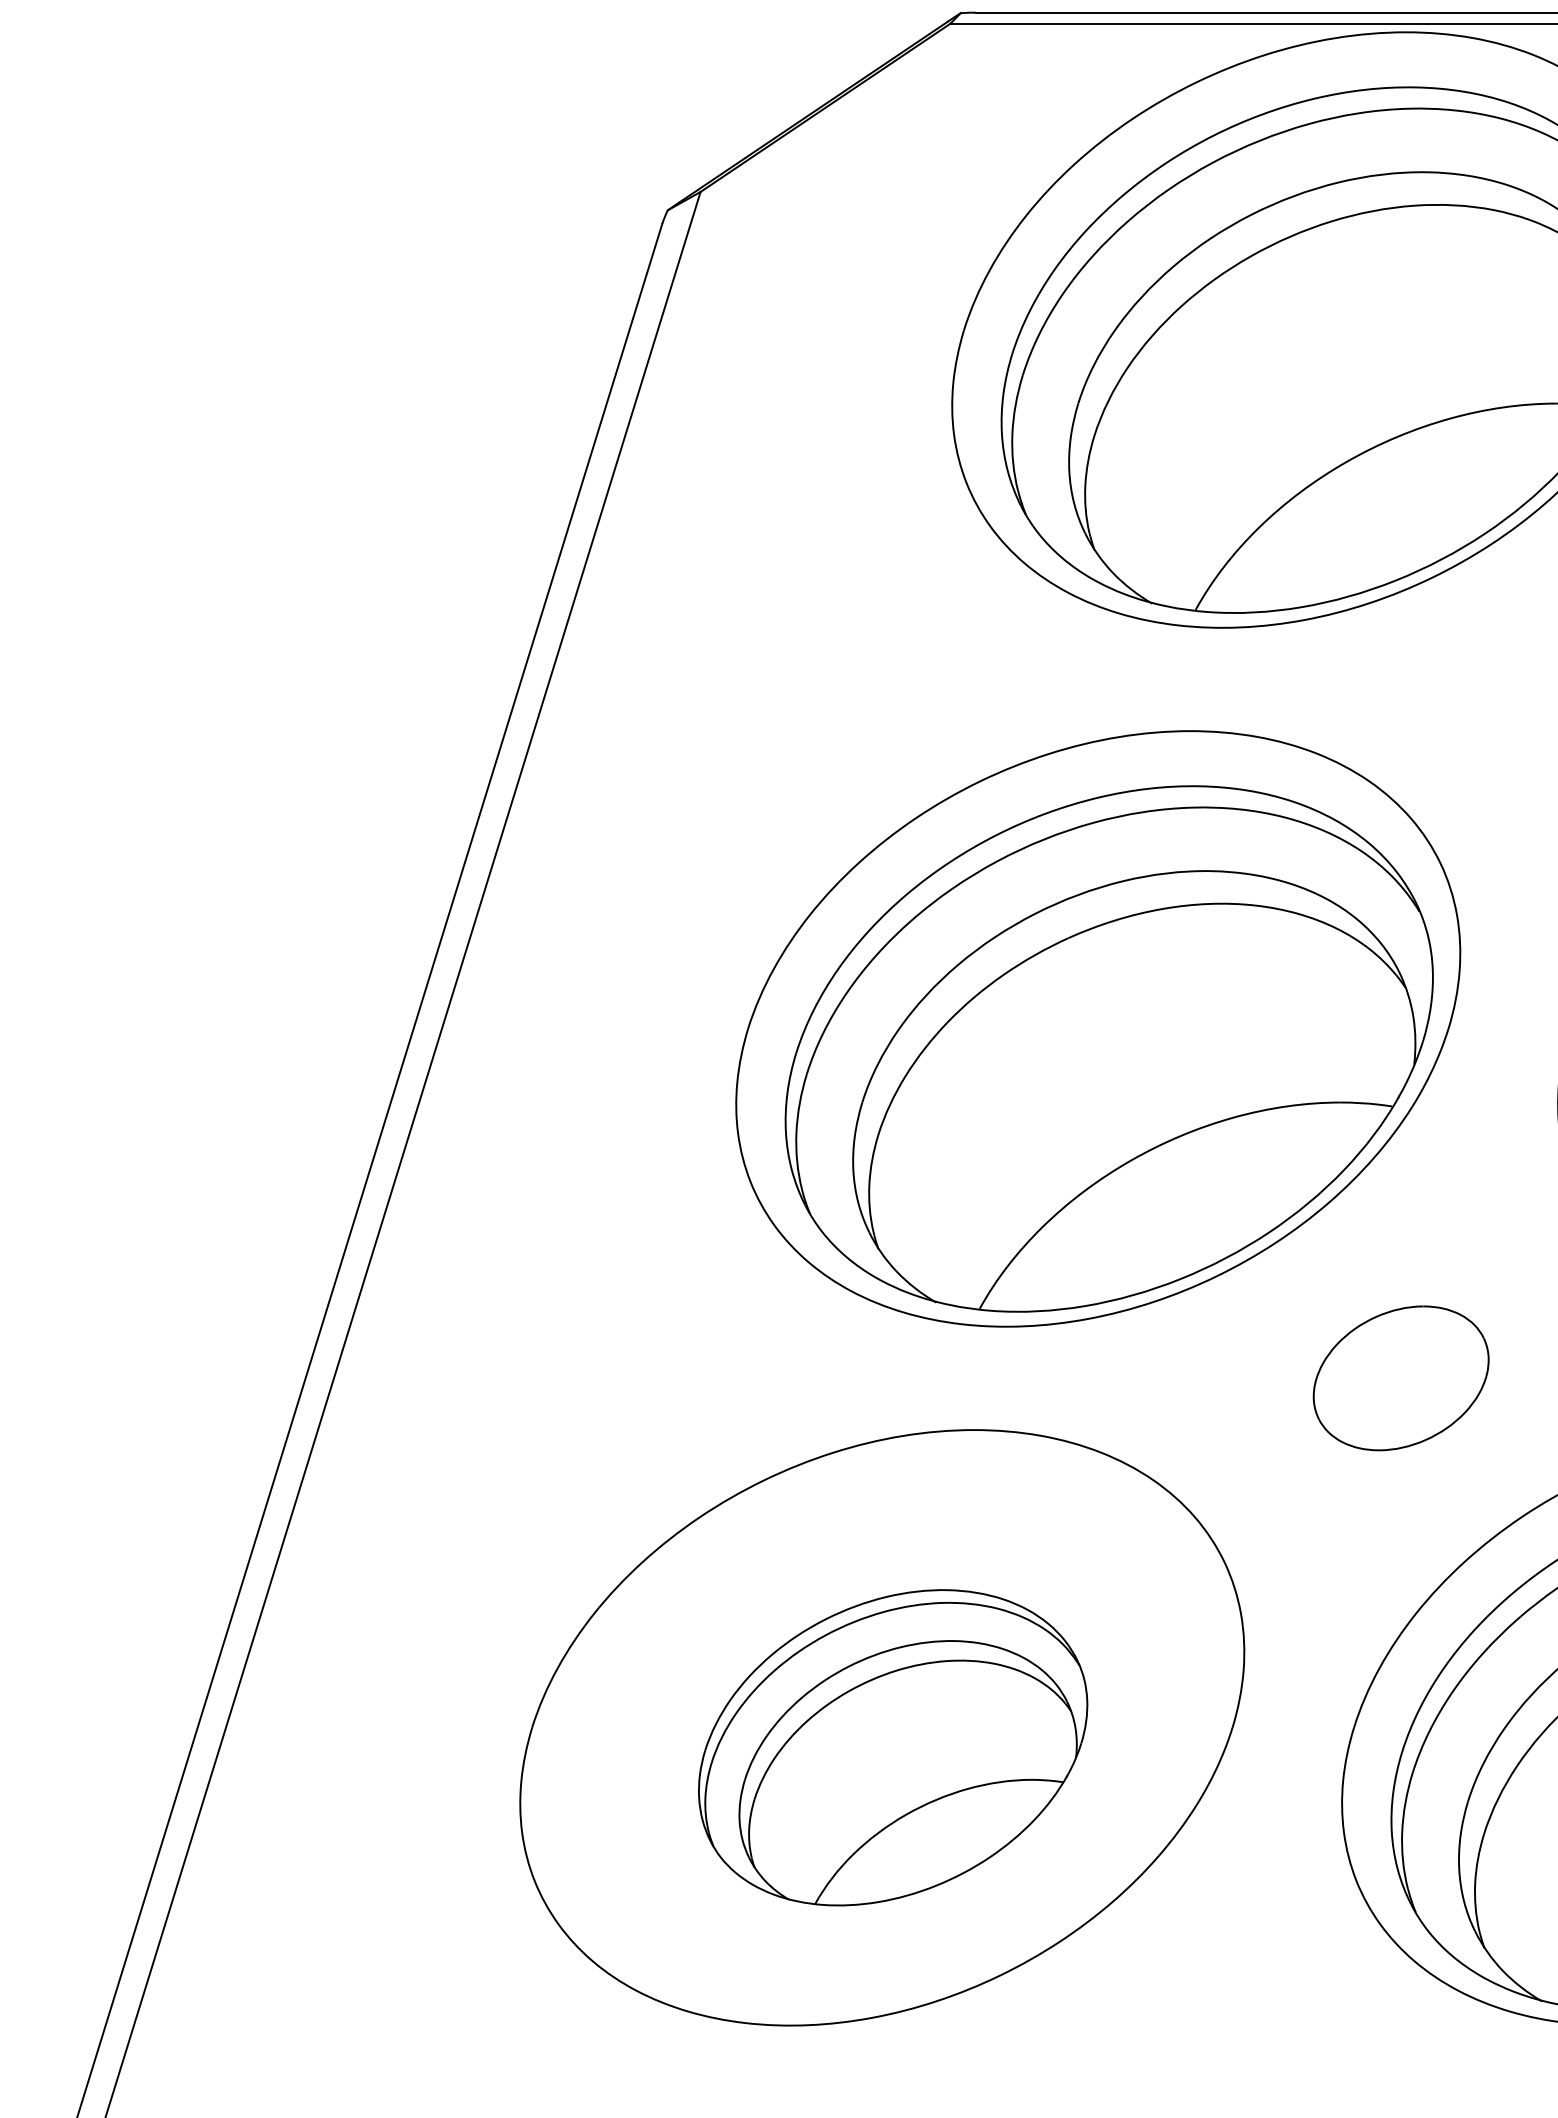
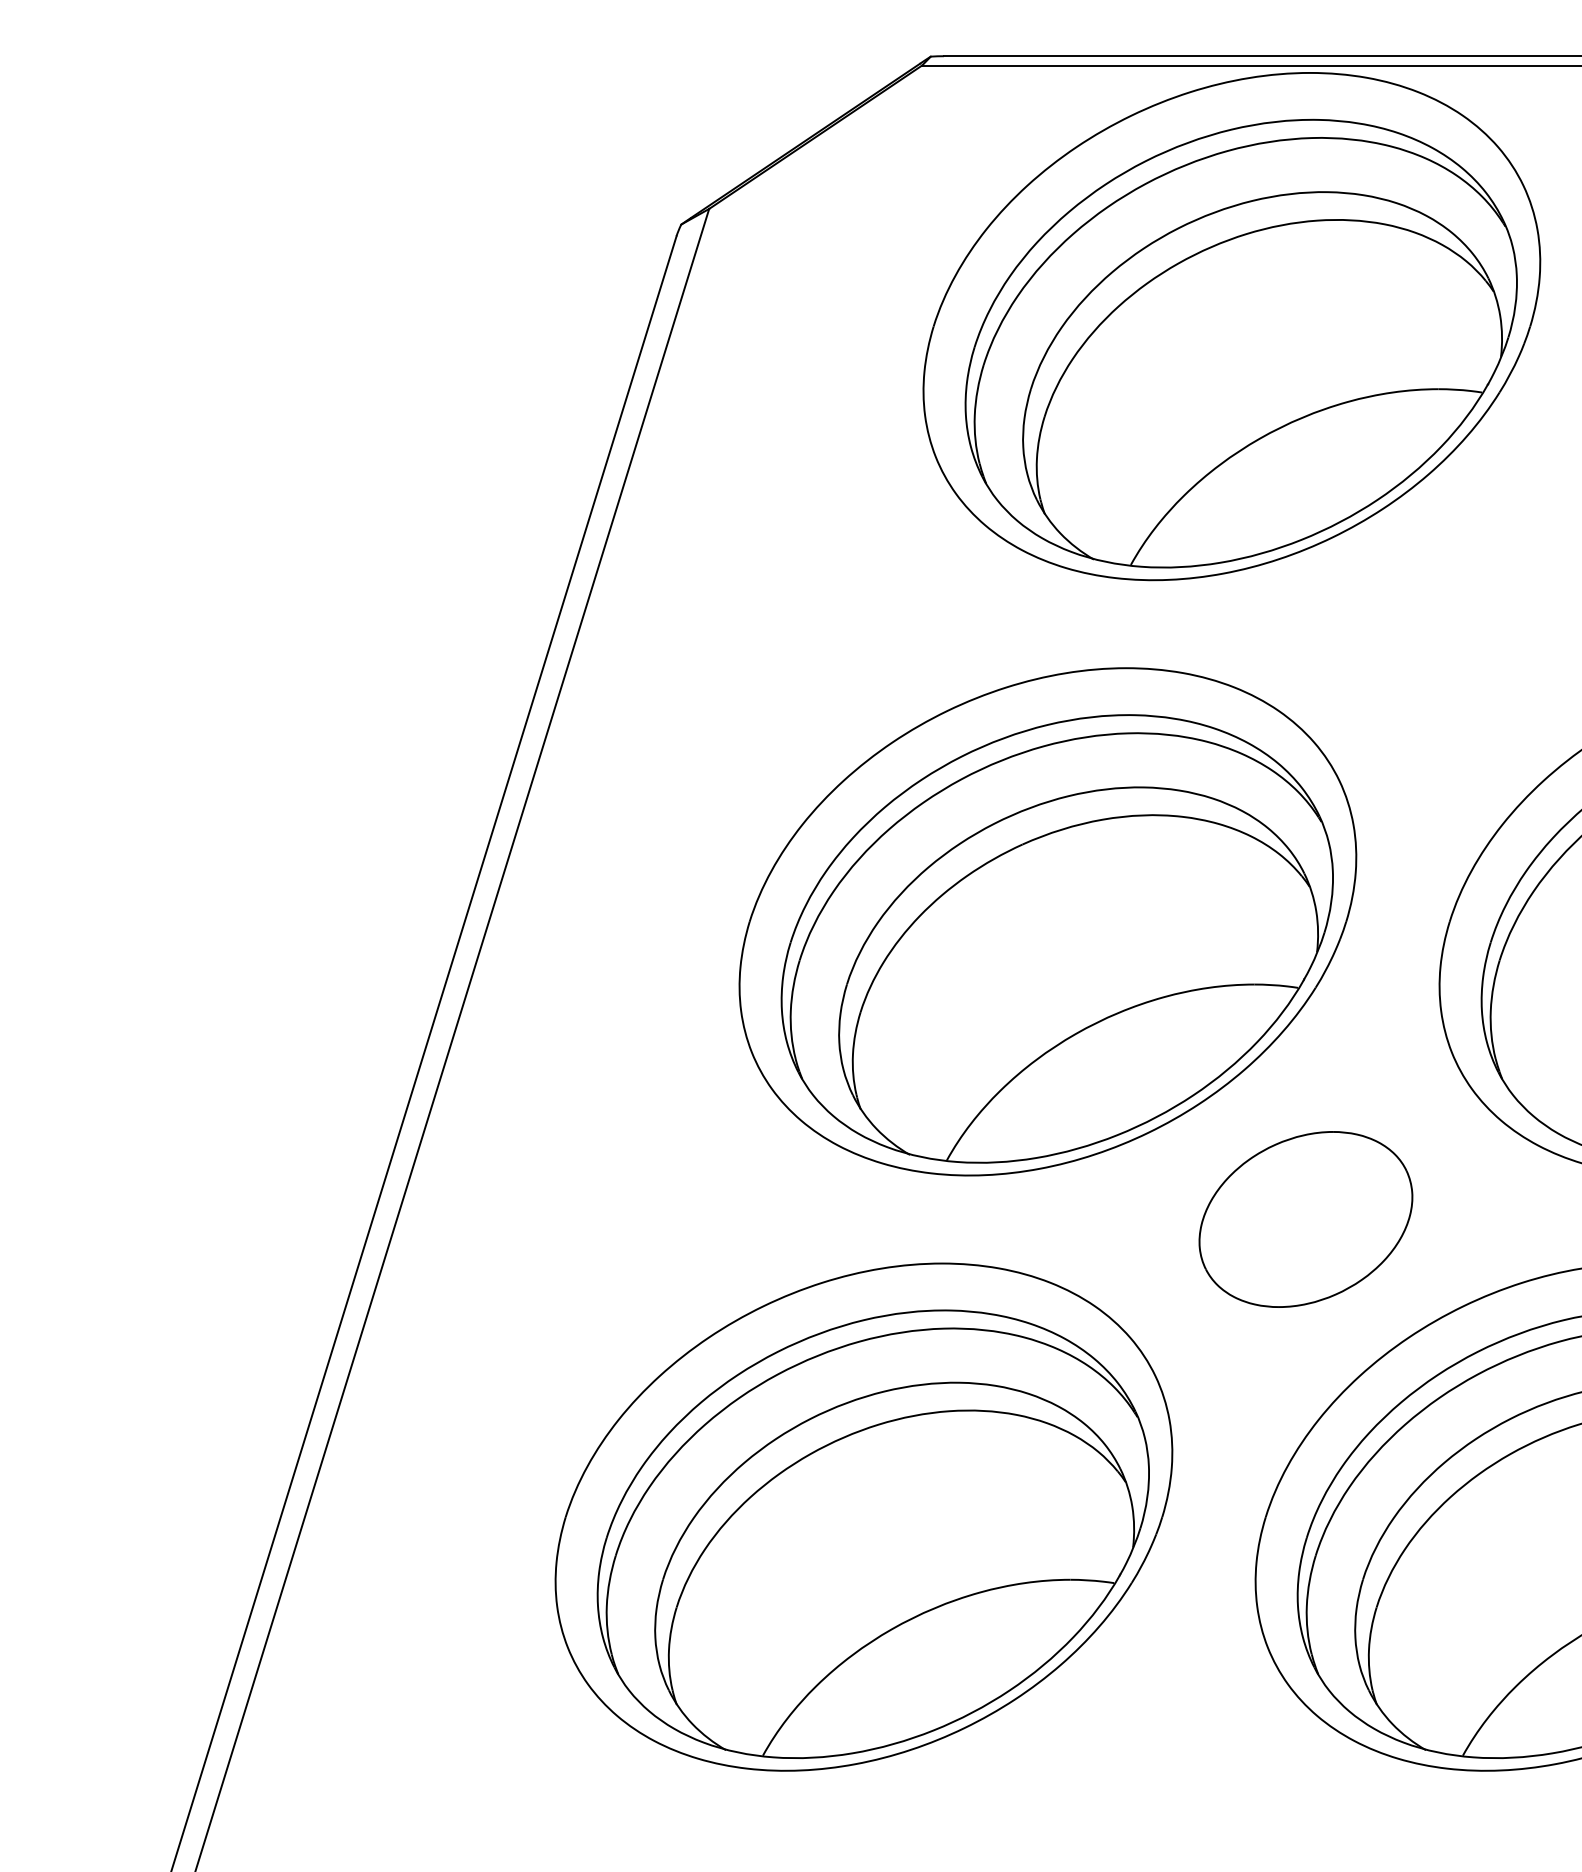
part: (1400, 1378) -> (1305, 1219), size x1.43
part: (892, 1746) -> (872, 1533), size x1.67

